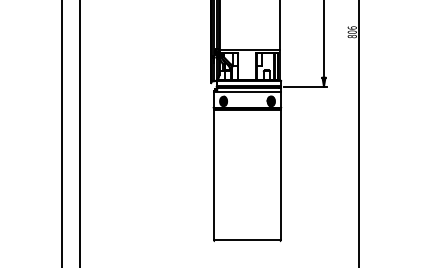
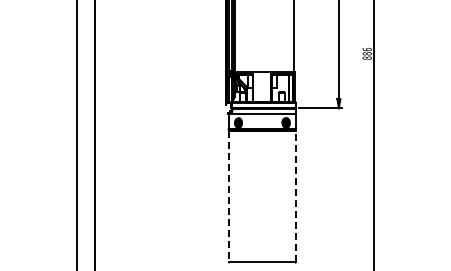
text: (352, 31) -> (367, 53), 806 -> 886
line: (280, 174) -> (295, 196), solid -> dashed
line: (214, 175) -> (229, 197), solid -> dashed

